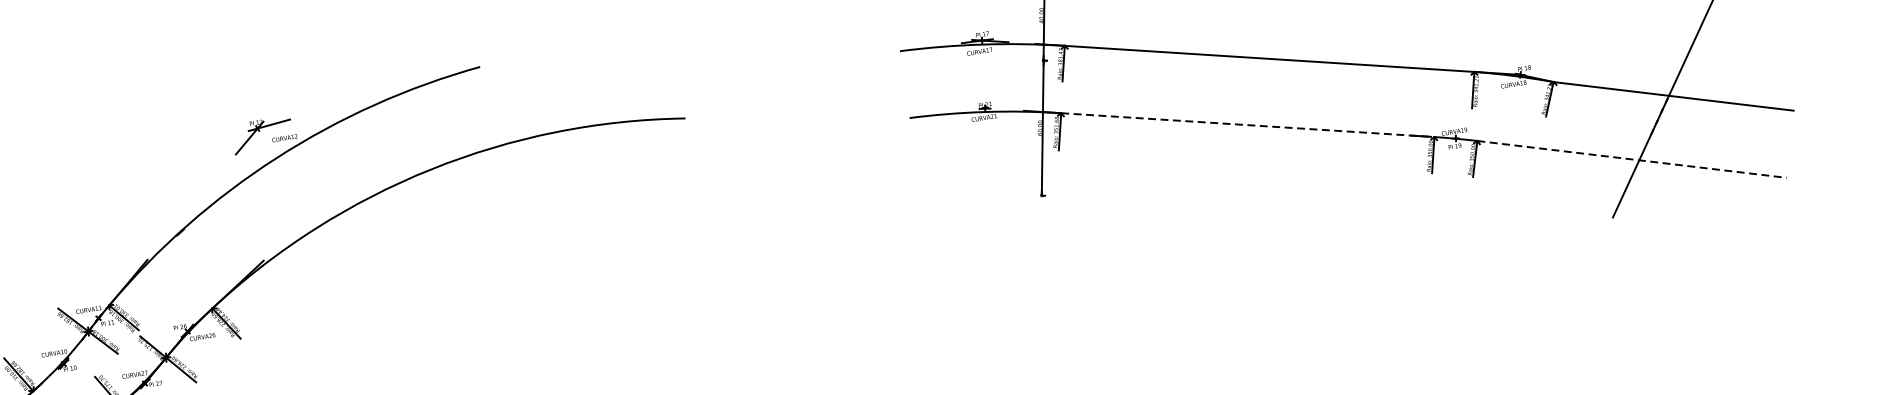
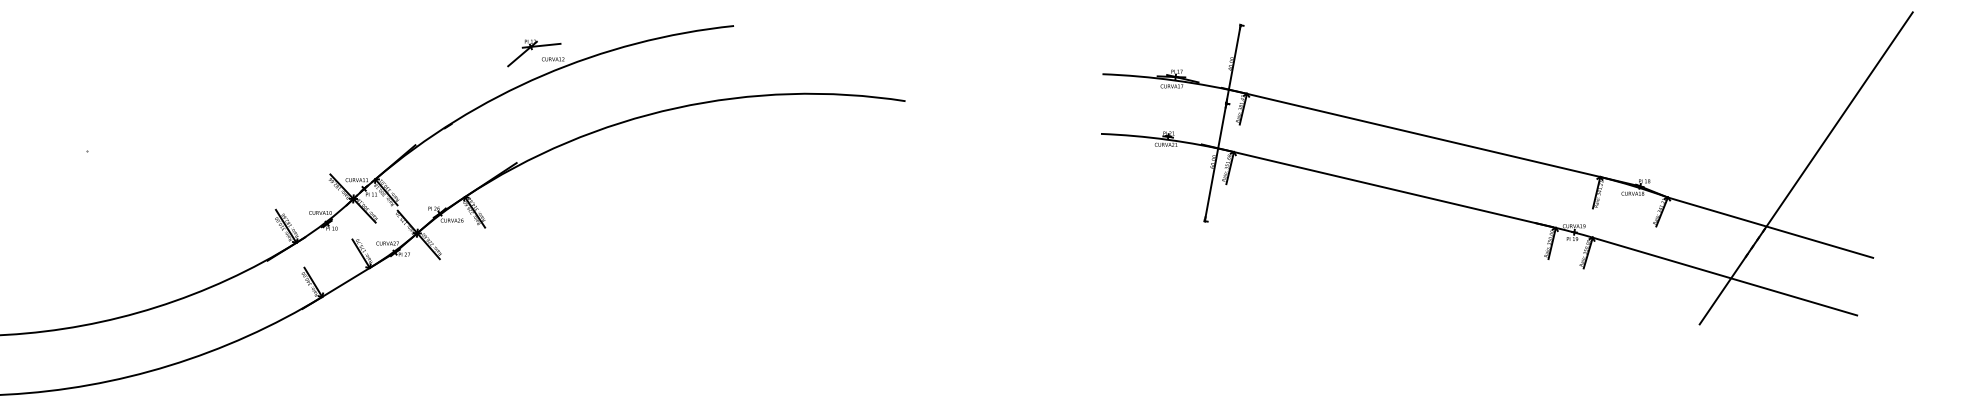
line: (1248, 125) -> (1395, 190), dashed -> solid
line: (1631, 159) -> (1724, 276), dashed -> solid

